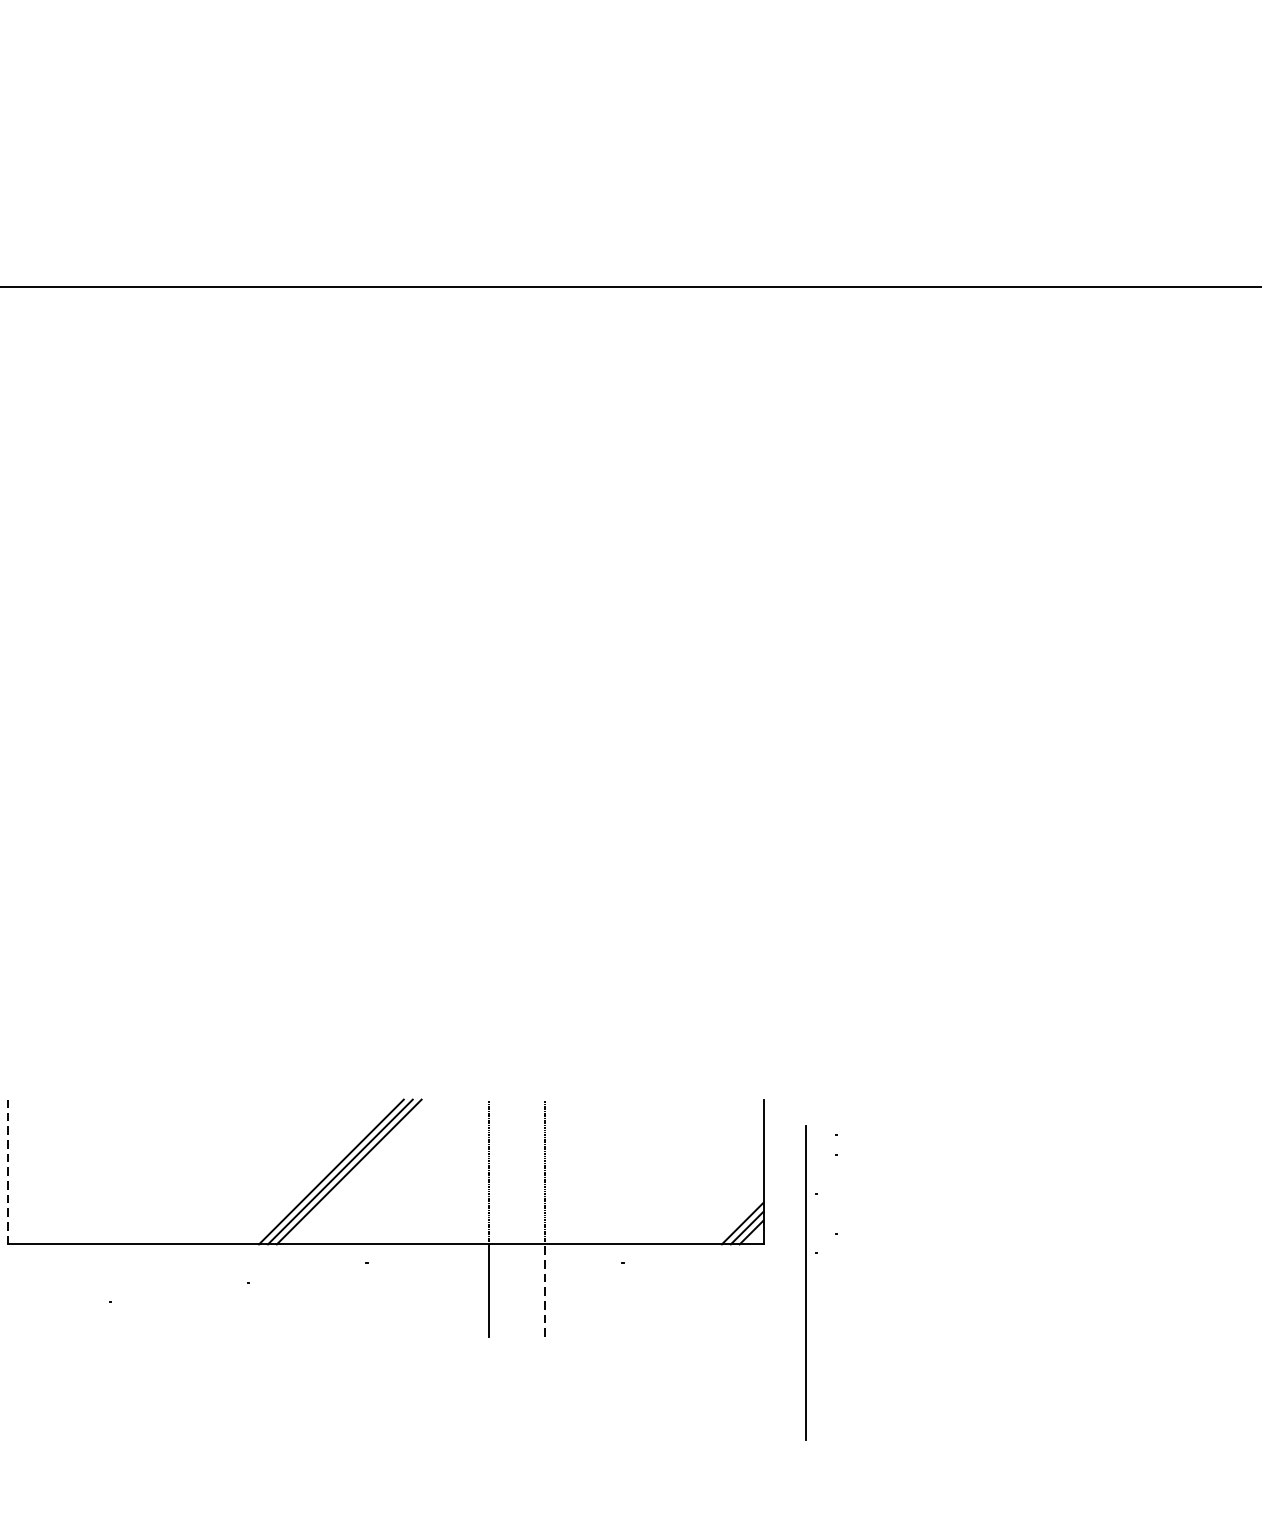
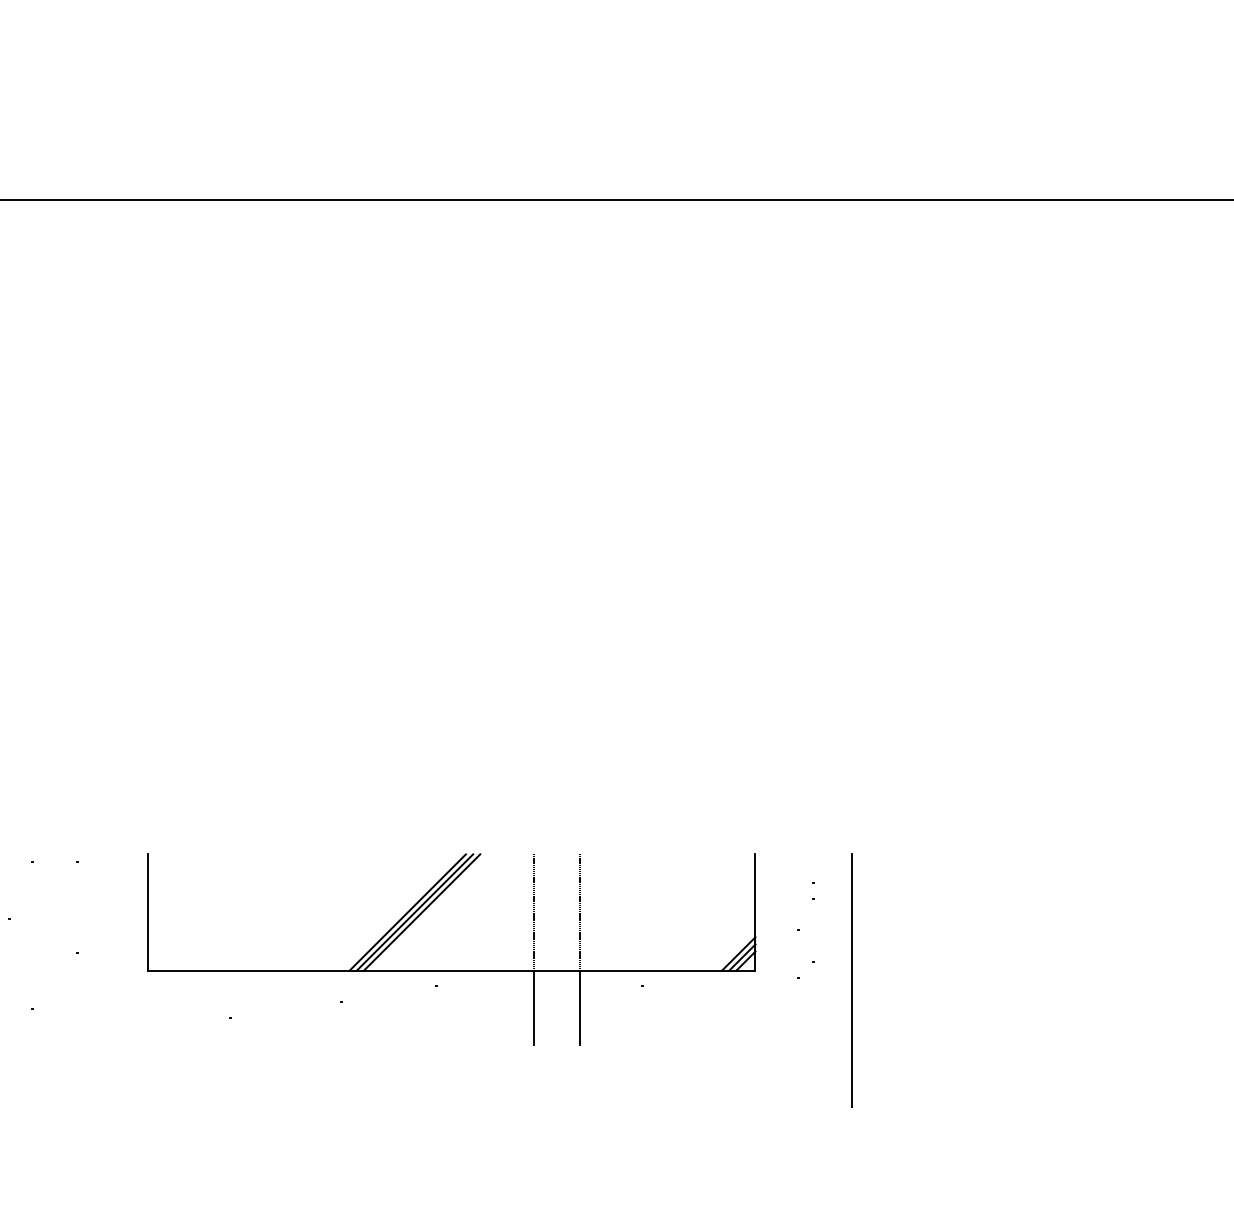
line: (8, 1171) -> (147, 912), dashed -> solid
line: (805, 1282) -> (851, 980), moved
line: (544, 1289) -> (579, 1007), dashed -> solid

